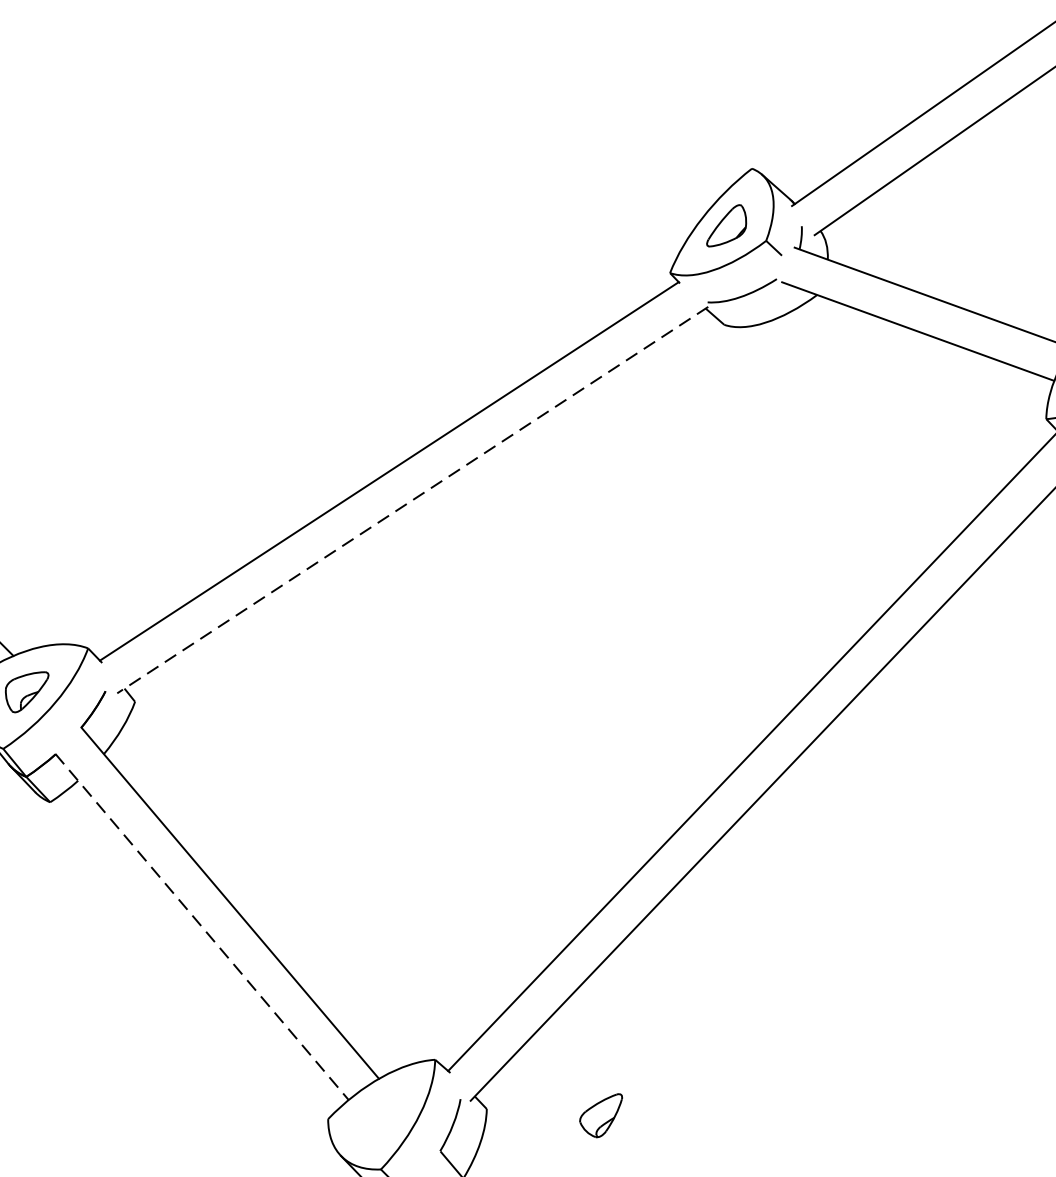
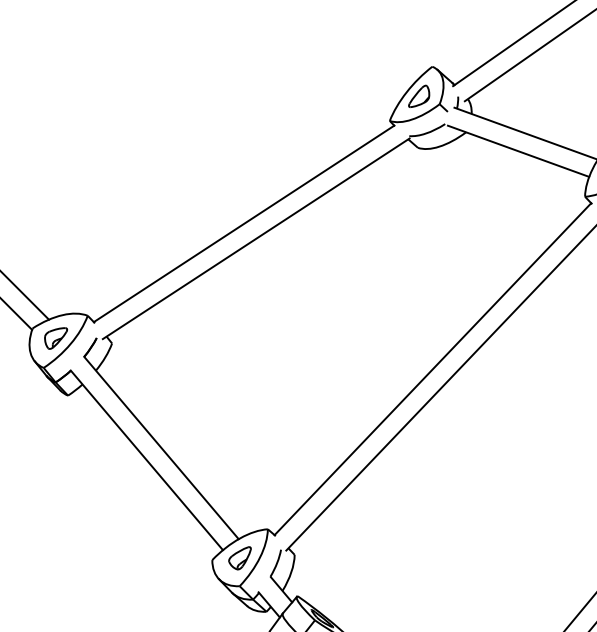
line: (411, 501) -> (255, 239), dashed -> solid
line: (201, 927) -> (146, 460), dashed -> solid
part: (600, 1116) -> (239, 558), moved

